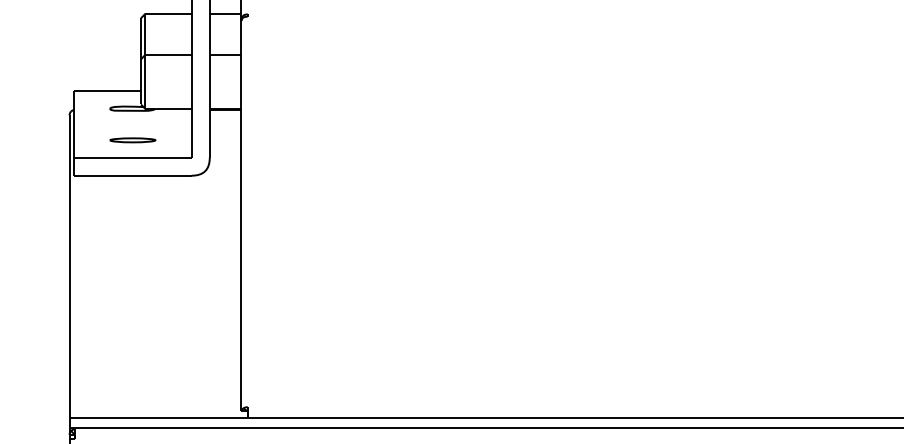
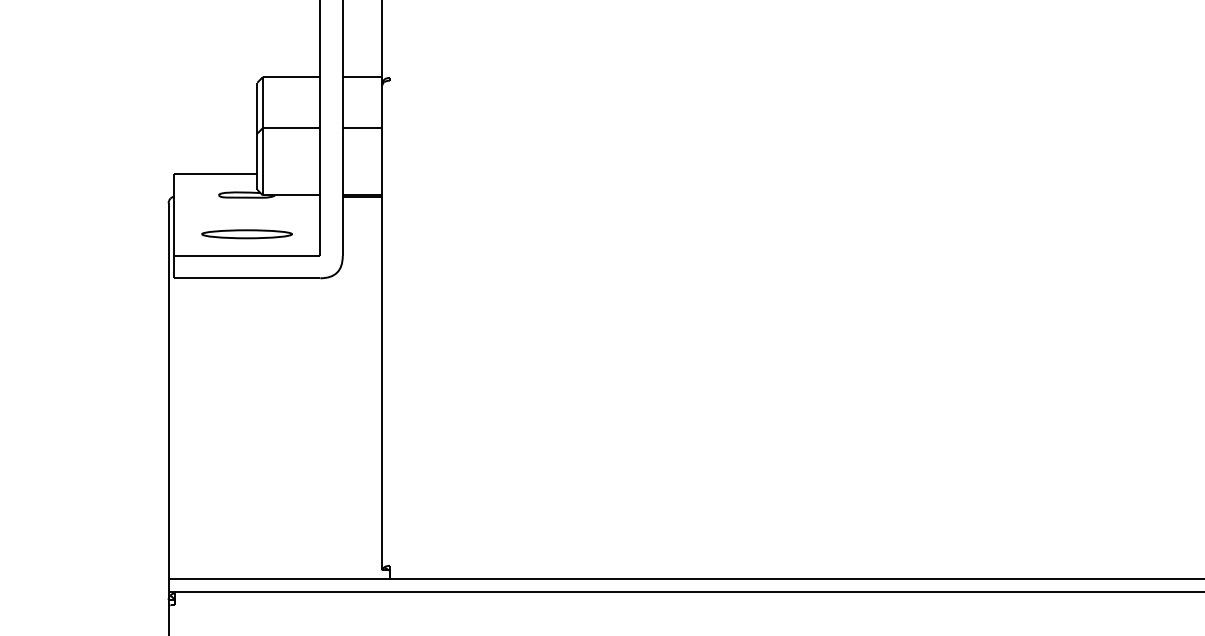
part: (133, 140) -> (247, 234), size x1.6

